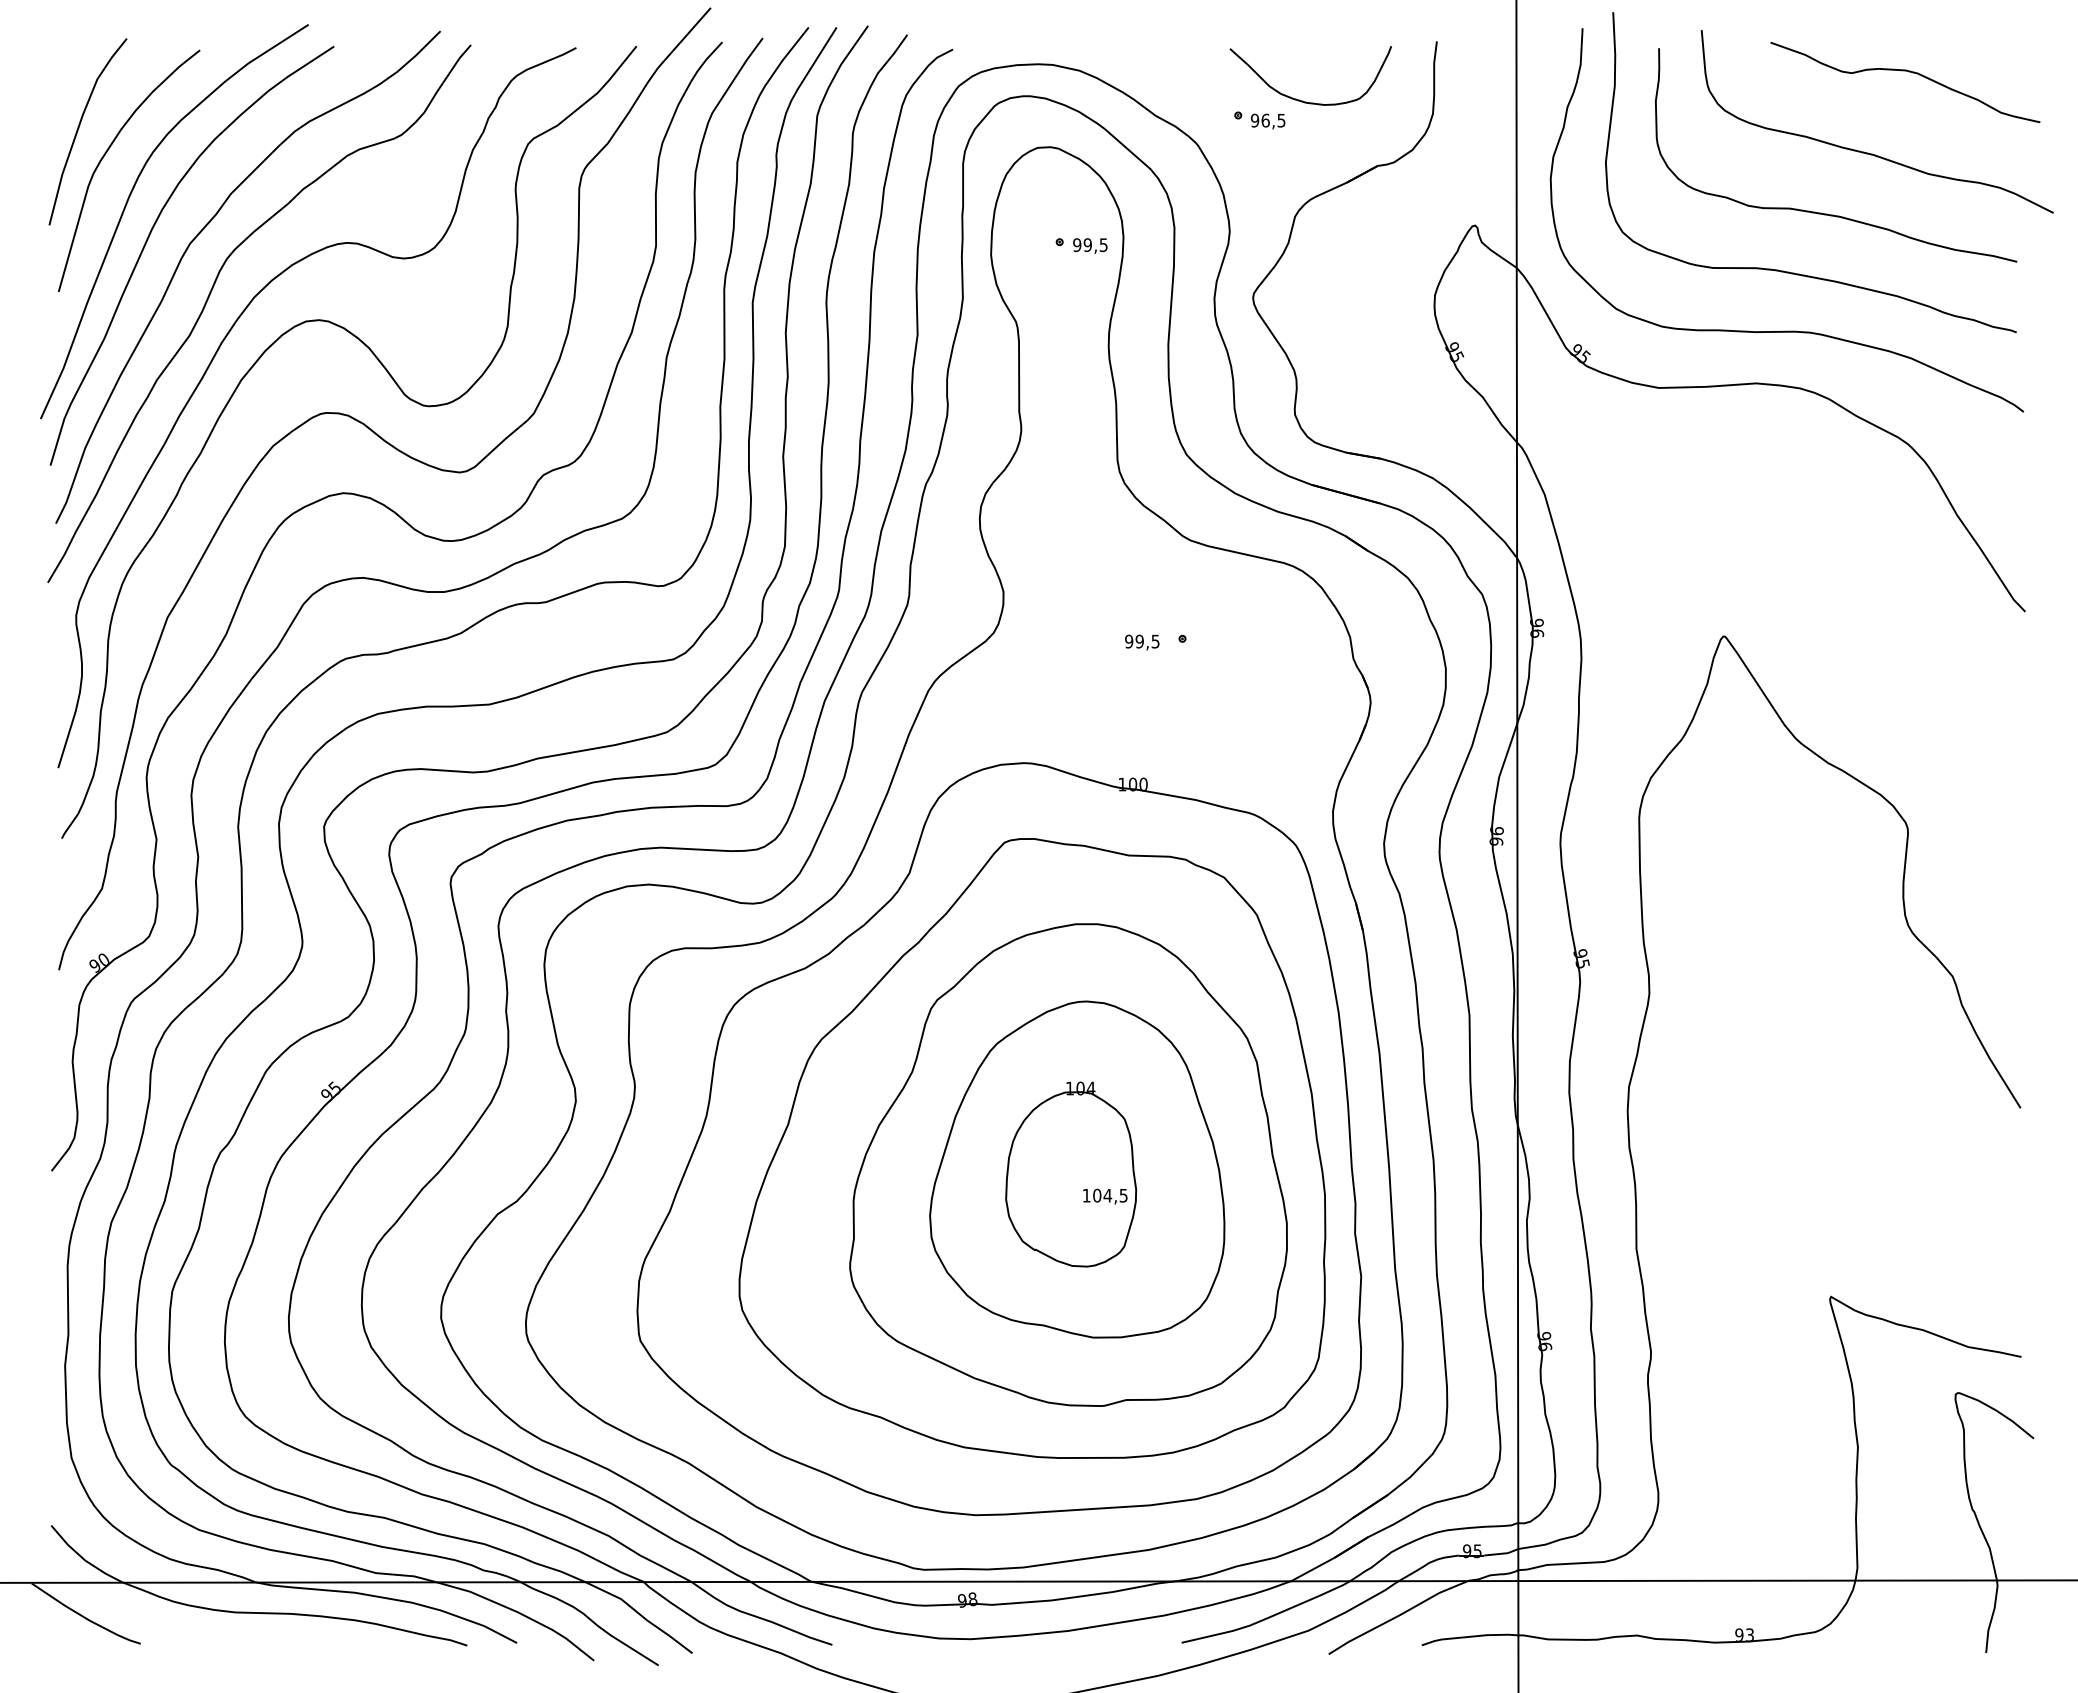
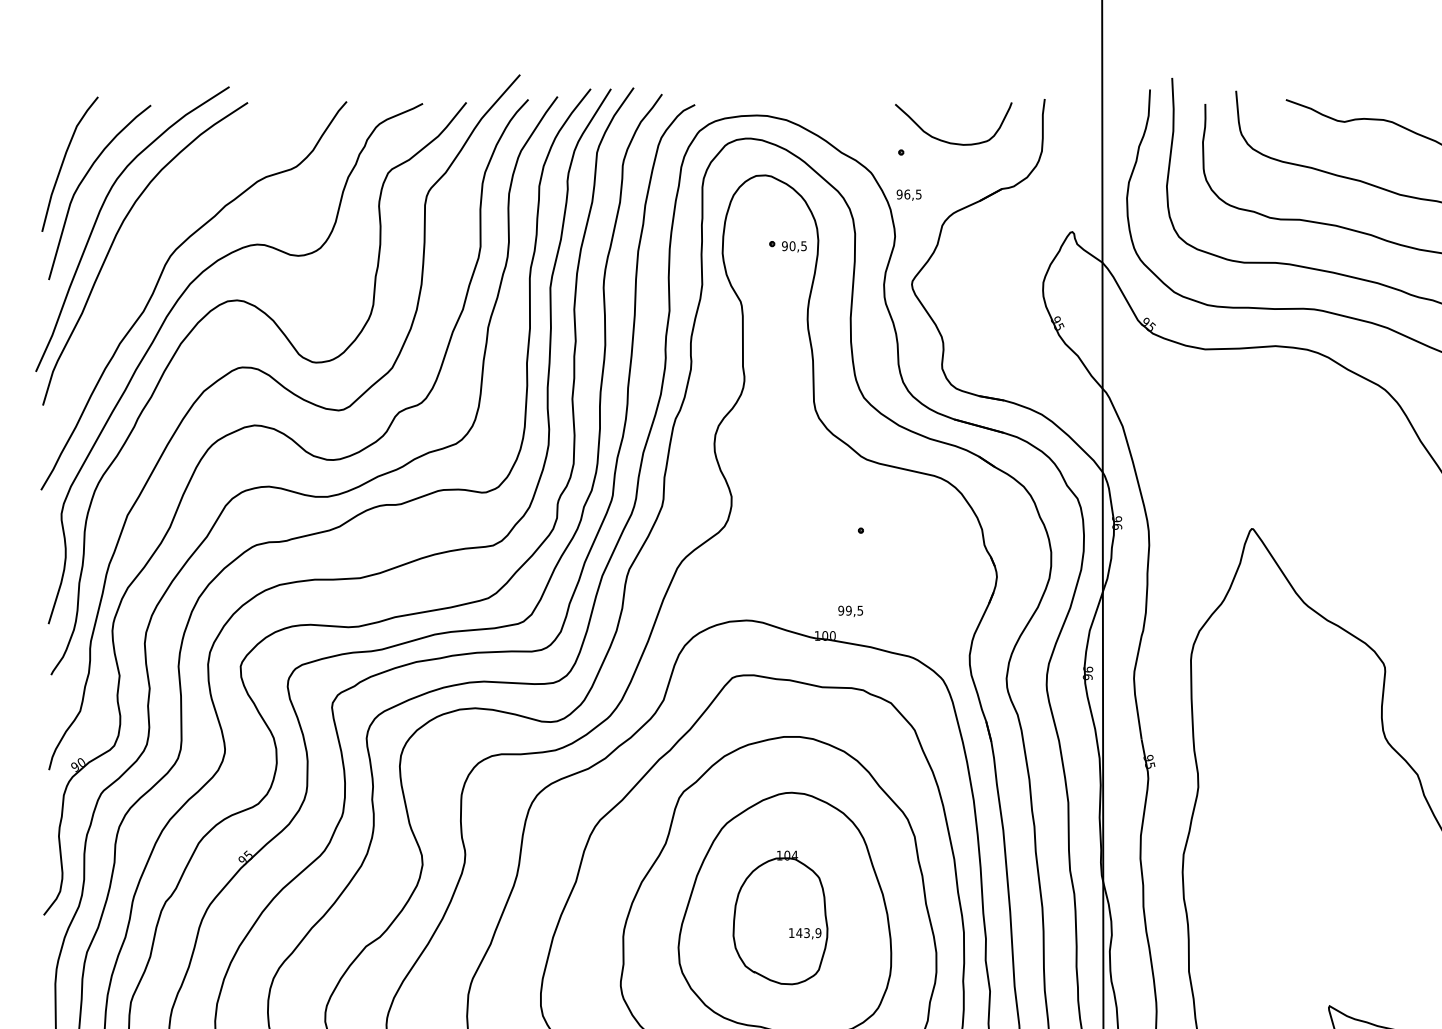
text: (1268, 121) -> (909, 195), moved
curve: (202, 231) -> (152, 236), removed
text: (1087, 245) -> (792, 246), 99,5 -> 90,5
text: (1142, 642) -> (850, 611), moved
text: (1109, 1195) -> (808, 932), 104,5 -> 143,9

